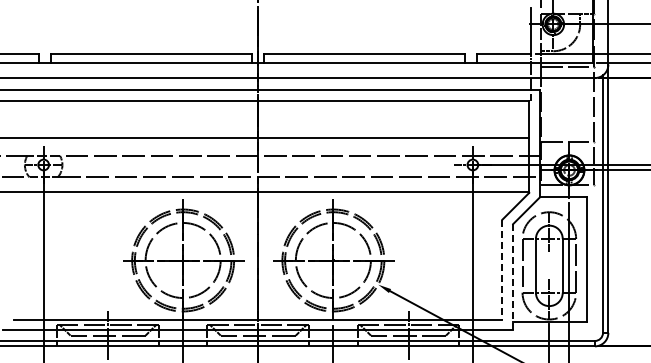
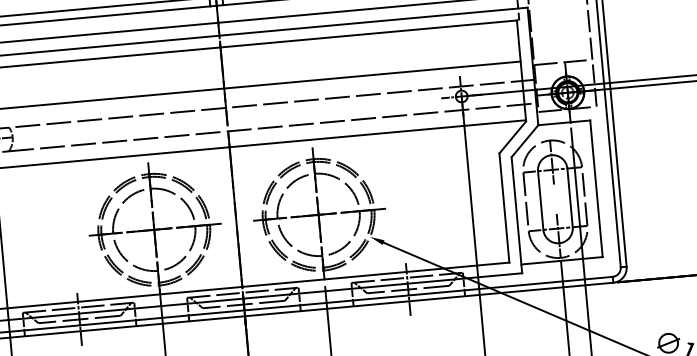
line: (502, 269) -> (504, 207), dashed -> solid
line: (513, 277) -> (517, 215), dashed -> solid

